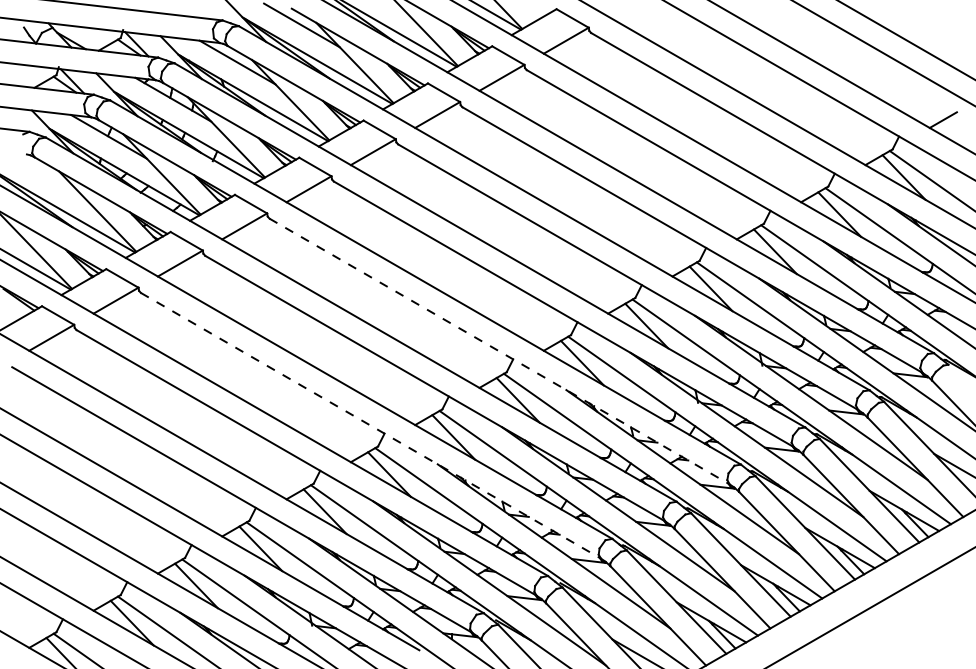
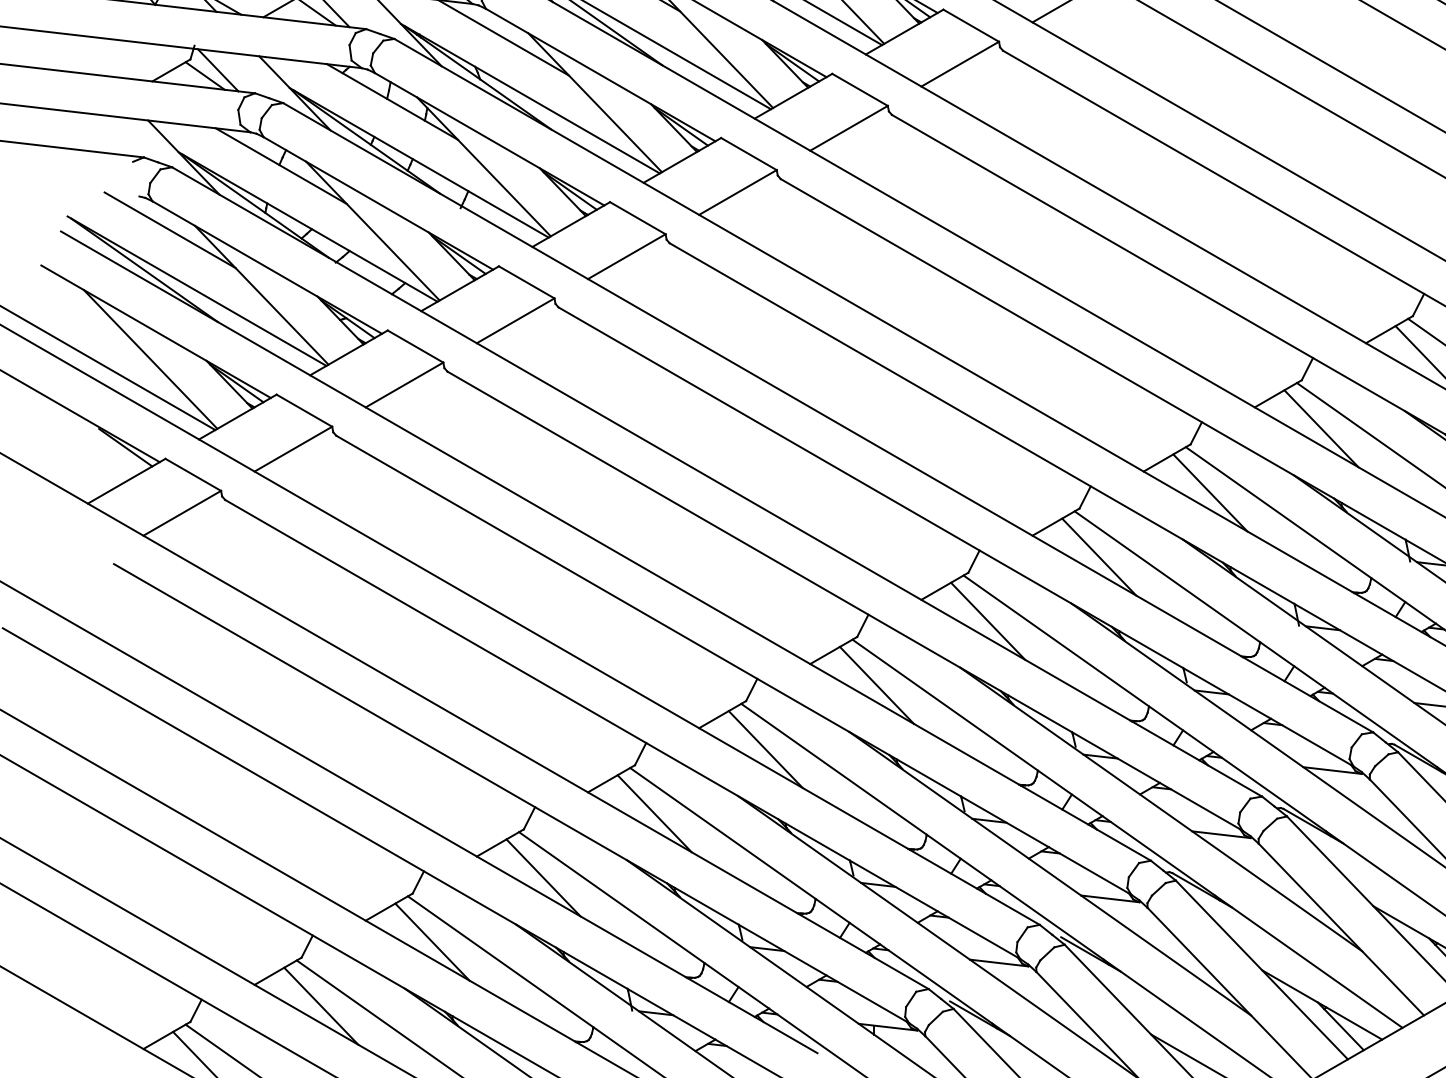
line: (44, 173) -> (169, 229), added
line: (499, 351) -> (955, 536), dashed -> solid
line: (370, 425) -> (733, 664), dashed -> solid

